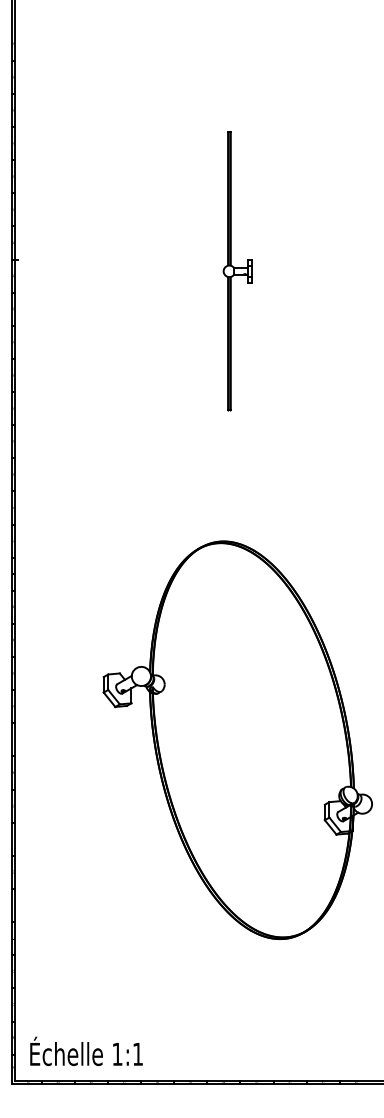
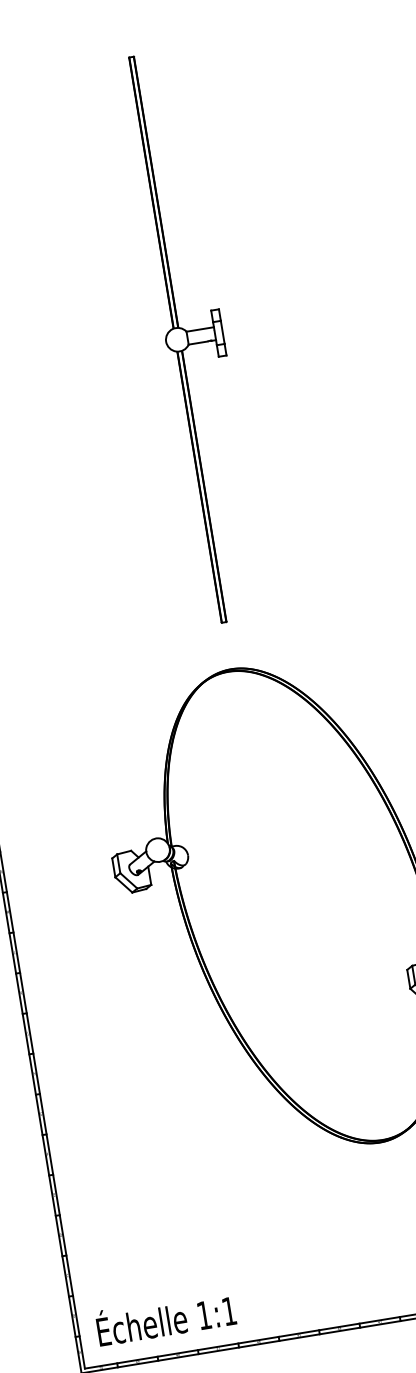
part: (237, 271) -> (194, 337), size x1.67

